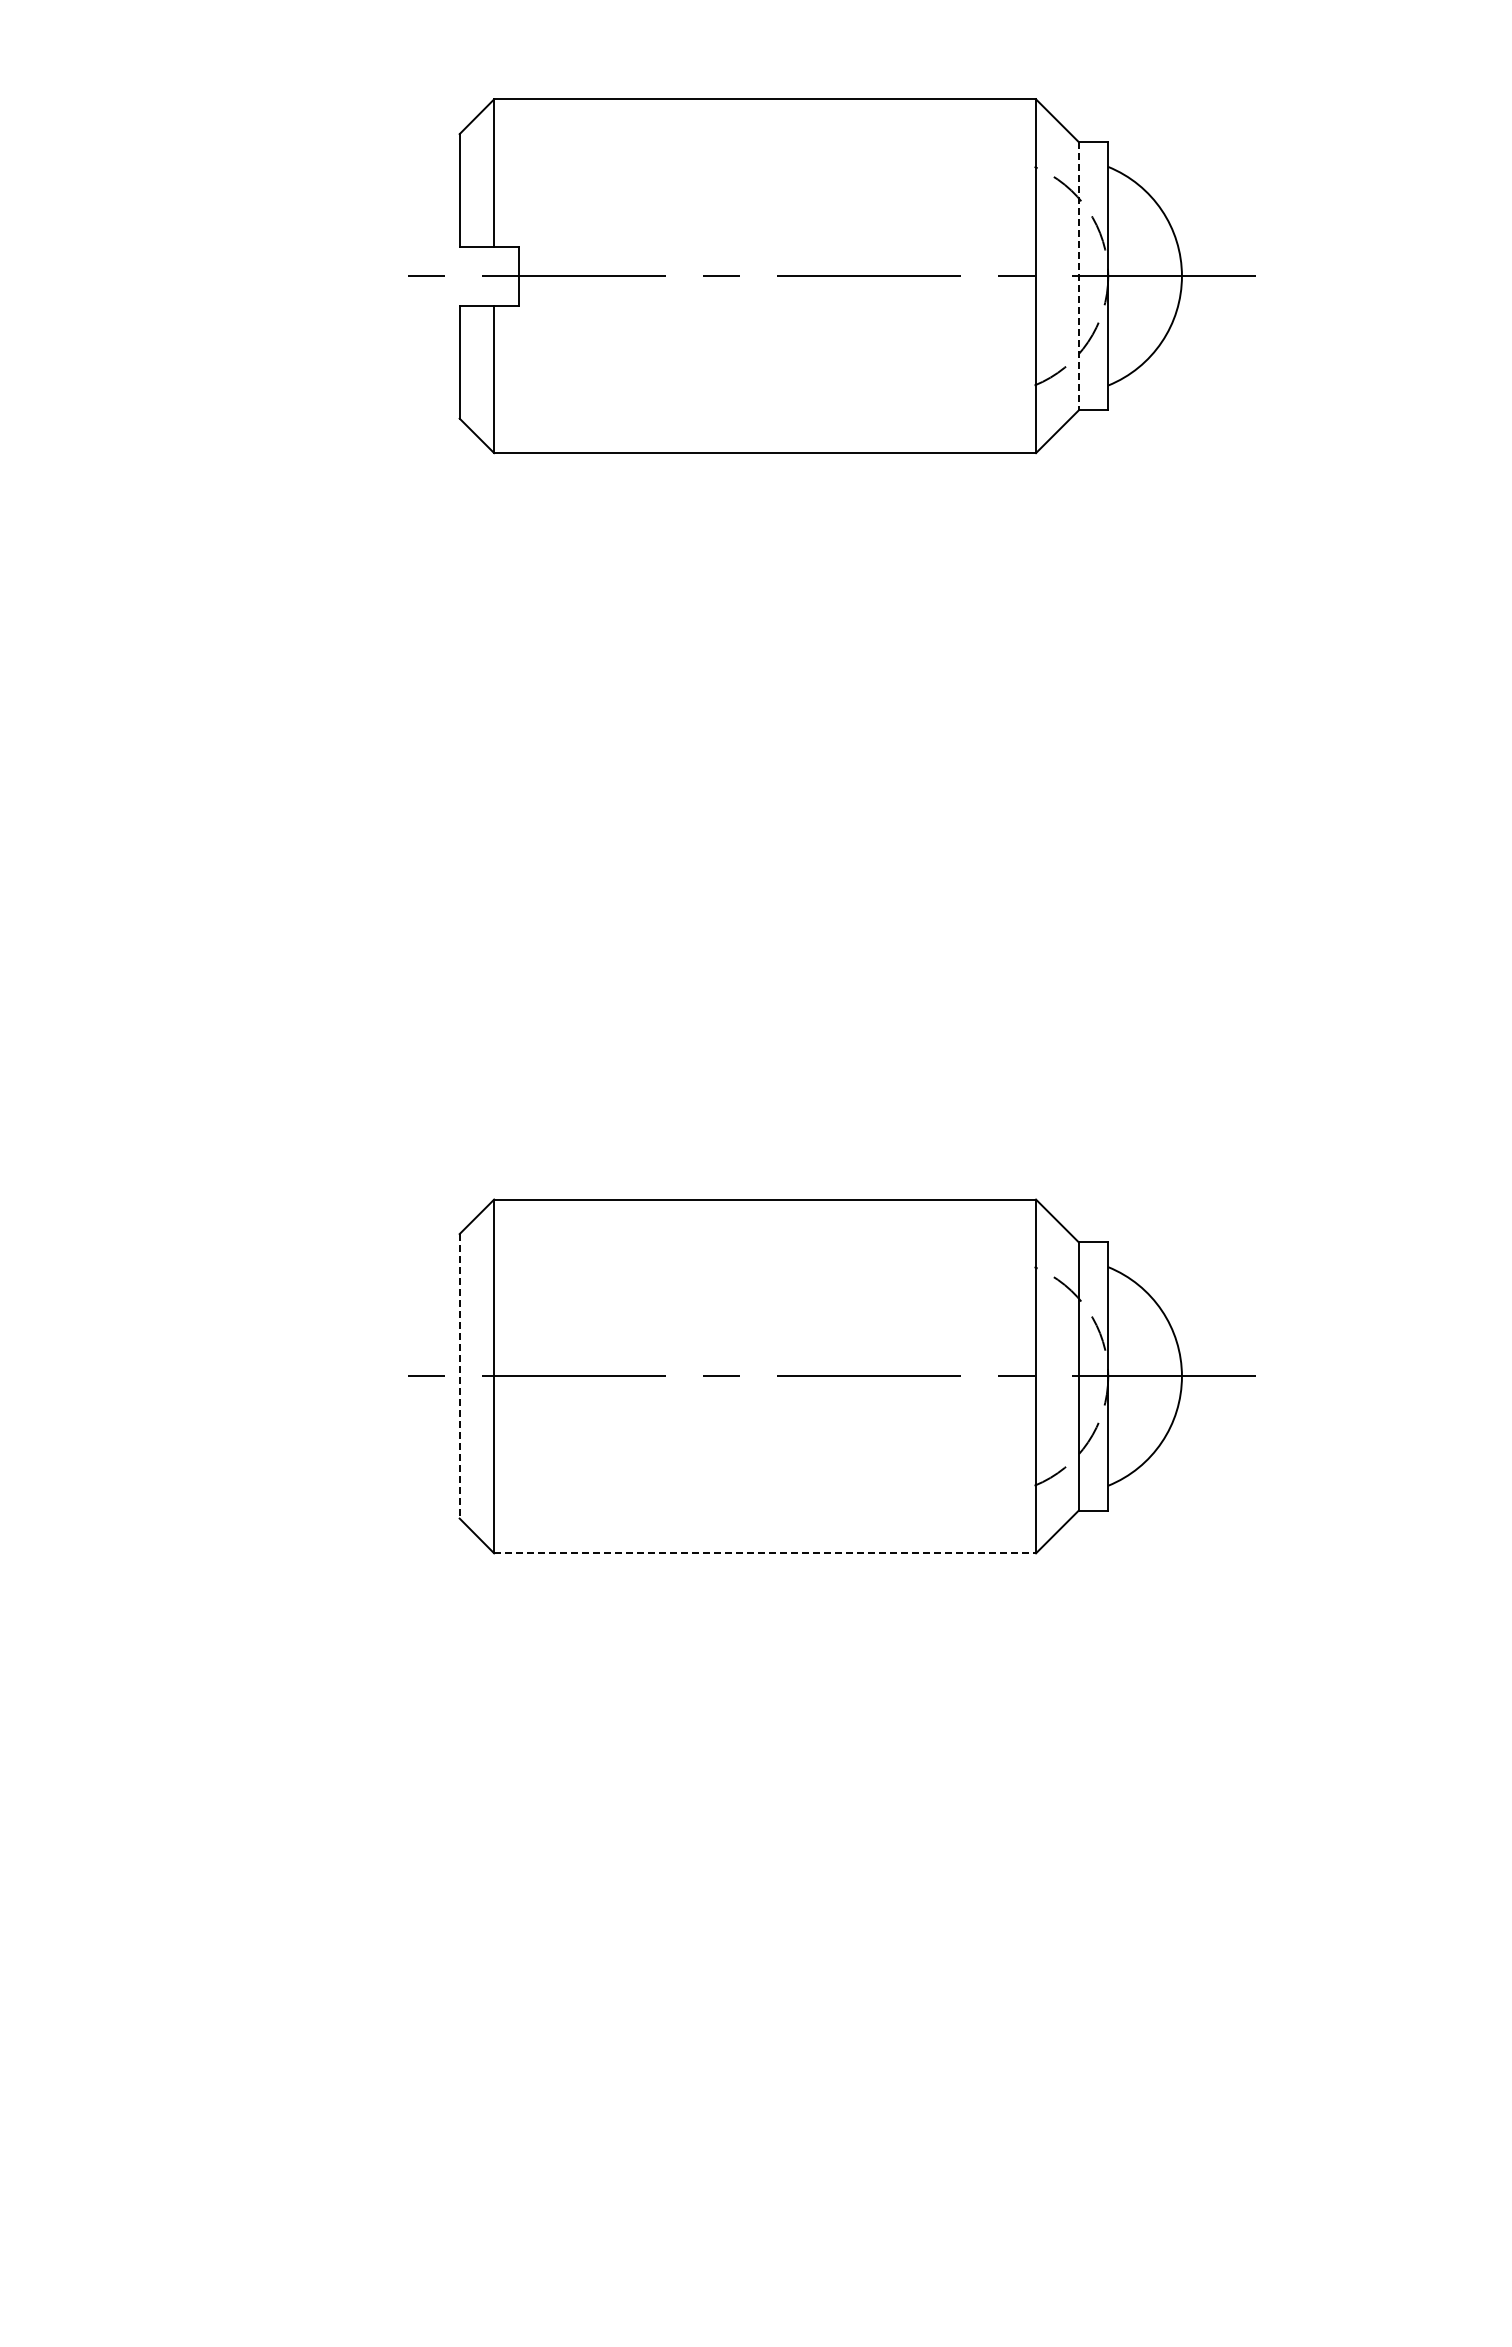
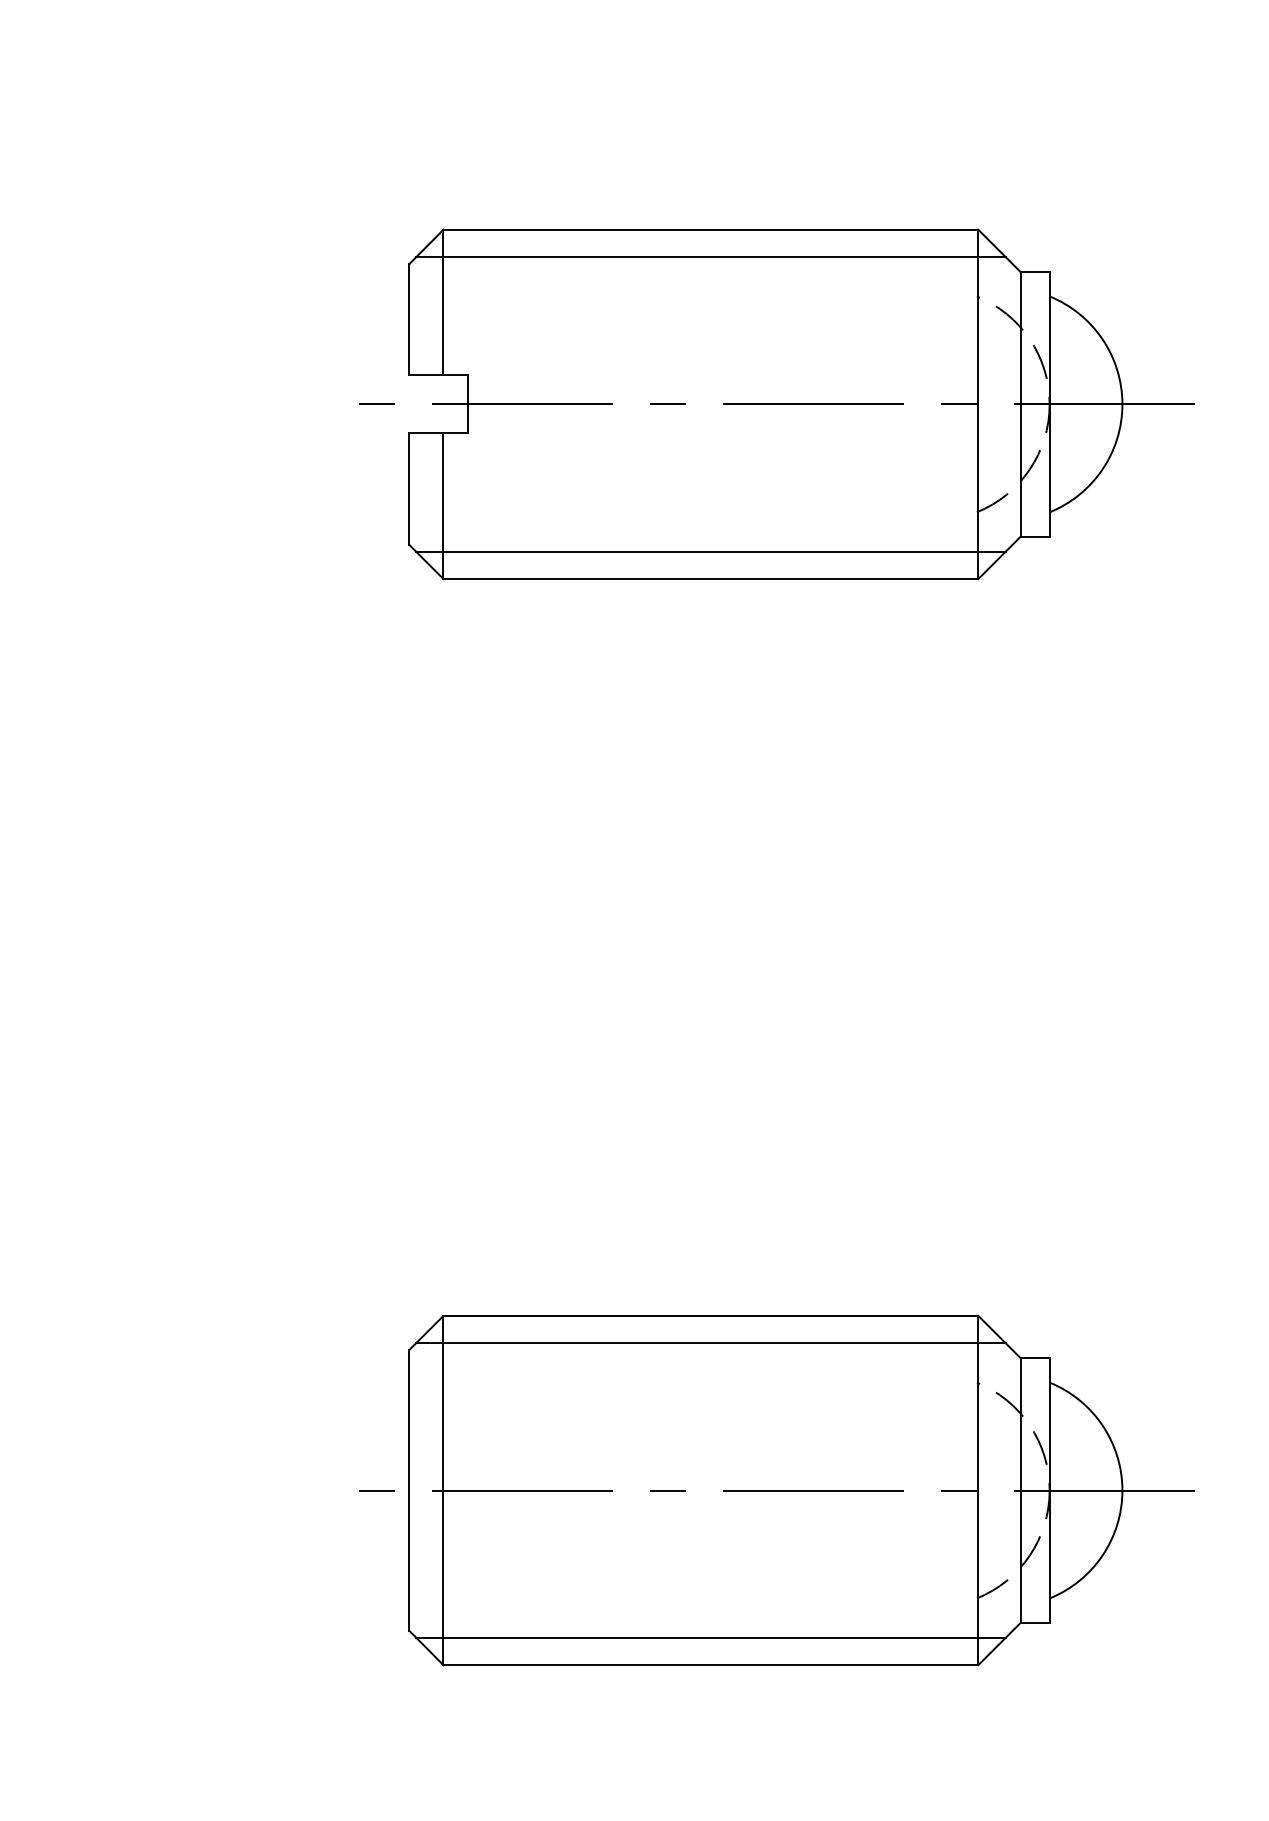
line: (764, 127) -> (710, 257), added
line: (1078, 276) -> (1020, 404), dashed -> solid
line: (764, 425) -> (710, 551), added
line: (764, 1227) -> (710, 1343), added
line: (459, 1376) -> (409, 1490), dashed -> solid
line: (764, 1525) -> (710, 1637), added
line: (765, 1553) -> (711, 1665), dashed -> solid

